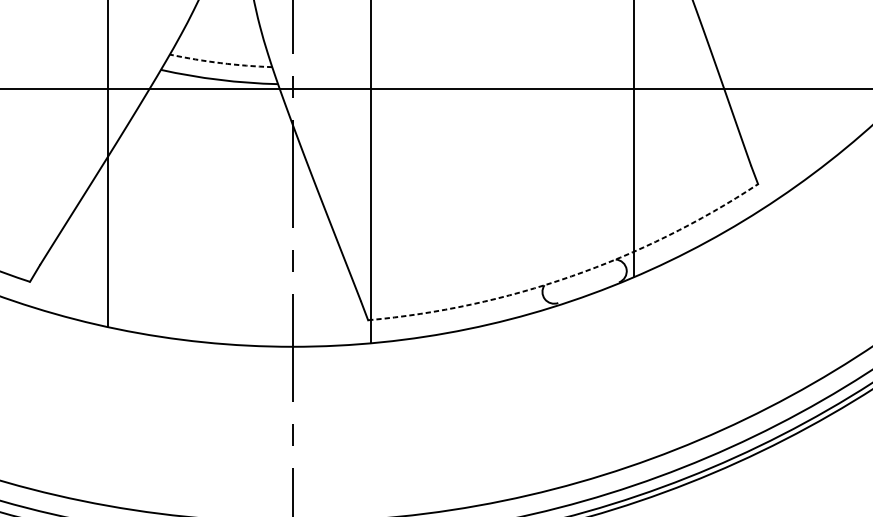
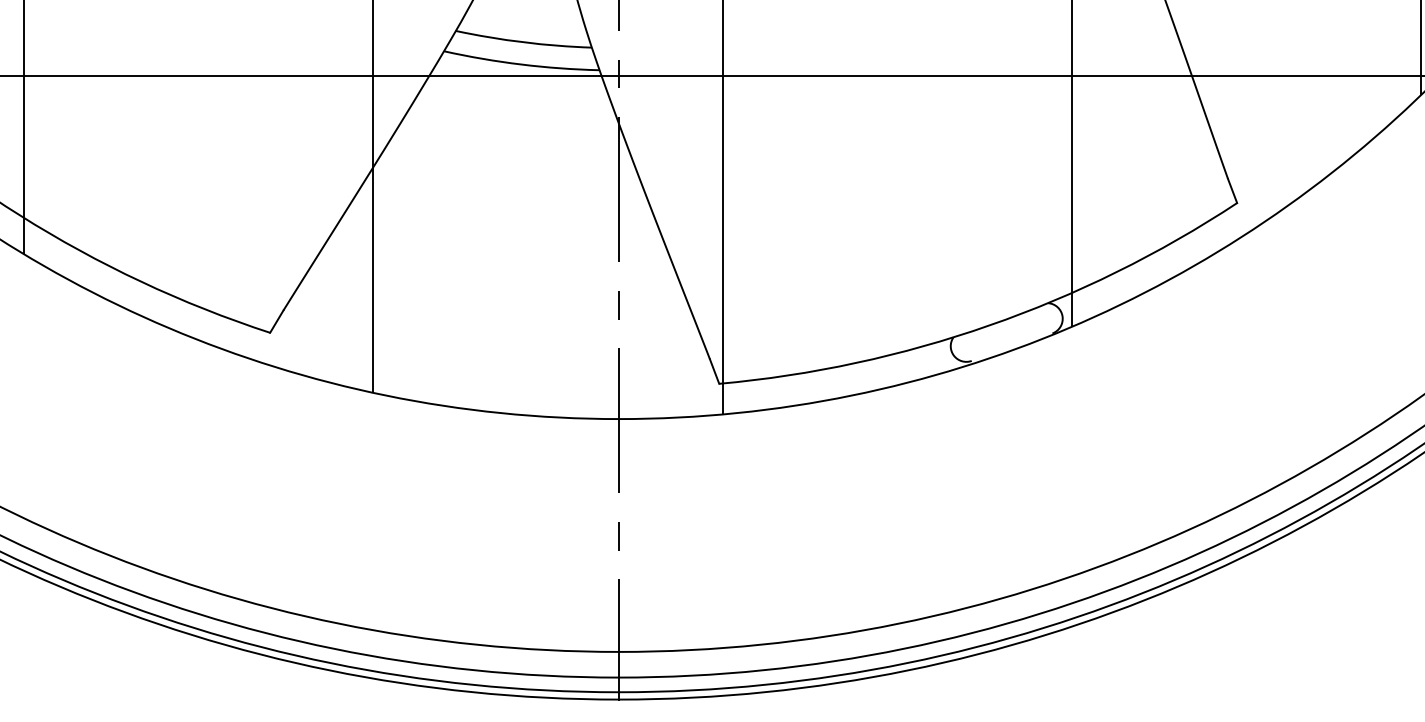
arc: (220, 63) -> (523, 42), dashed -> solid
arc: (571, 276) -> (989, 325), dashed -> solid

